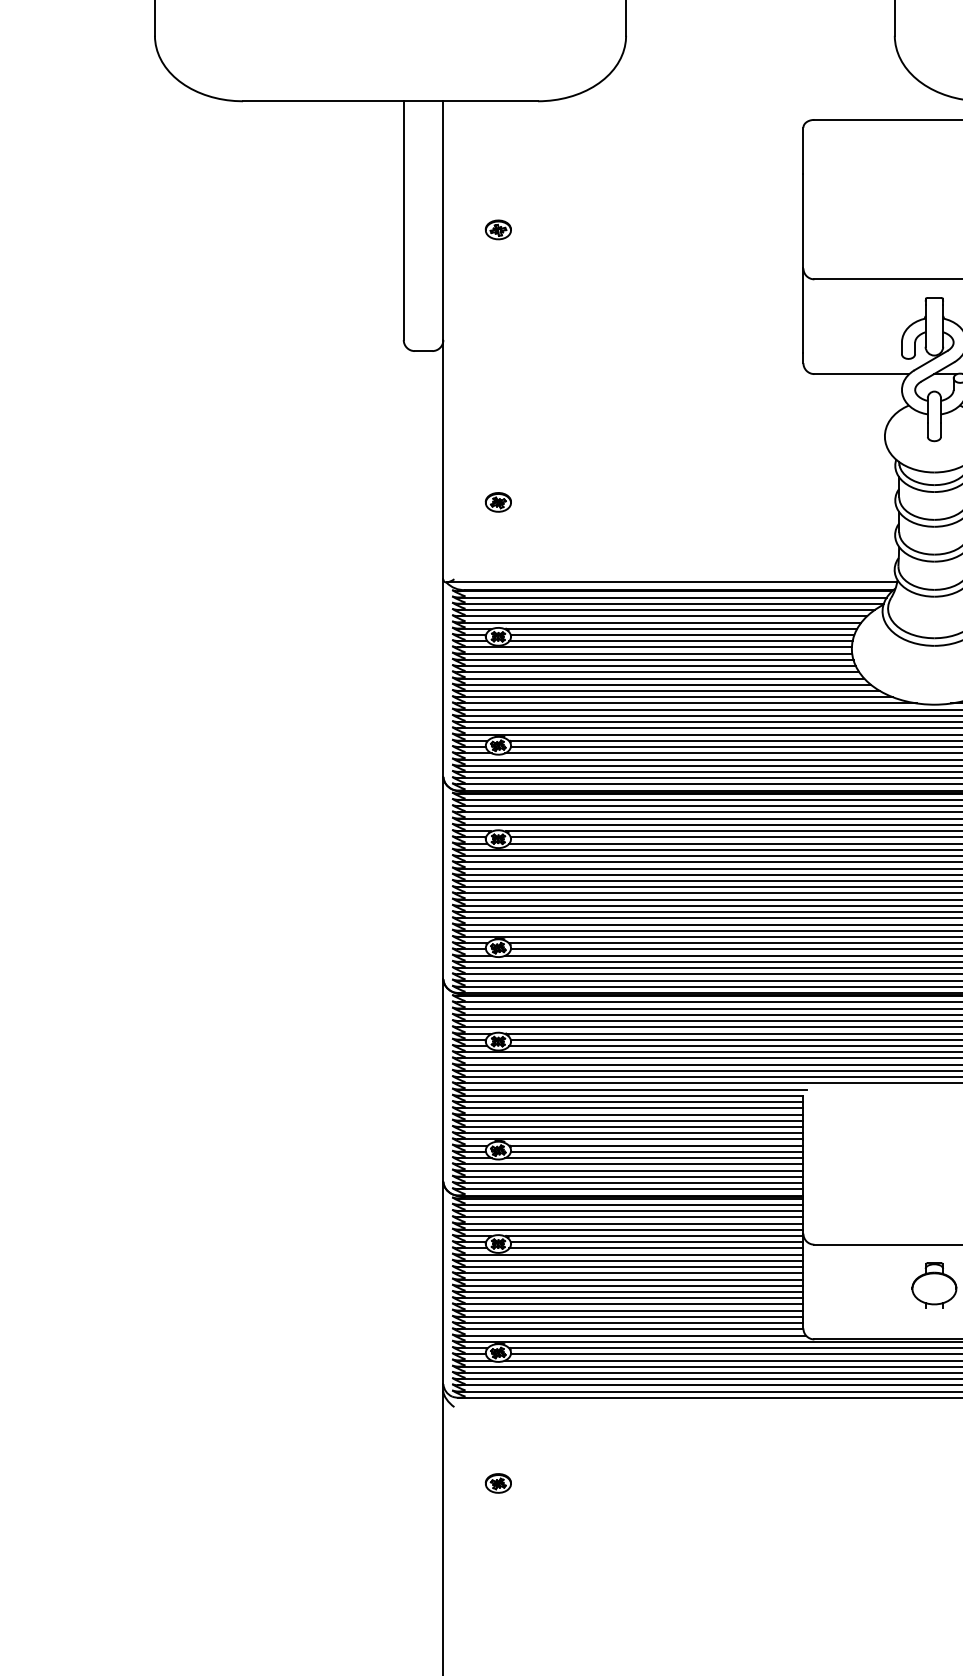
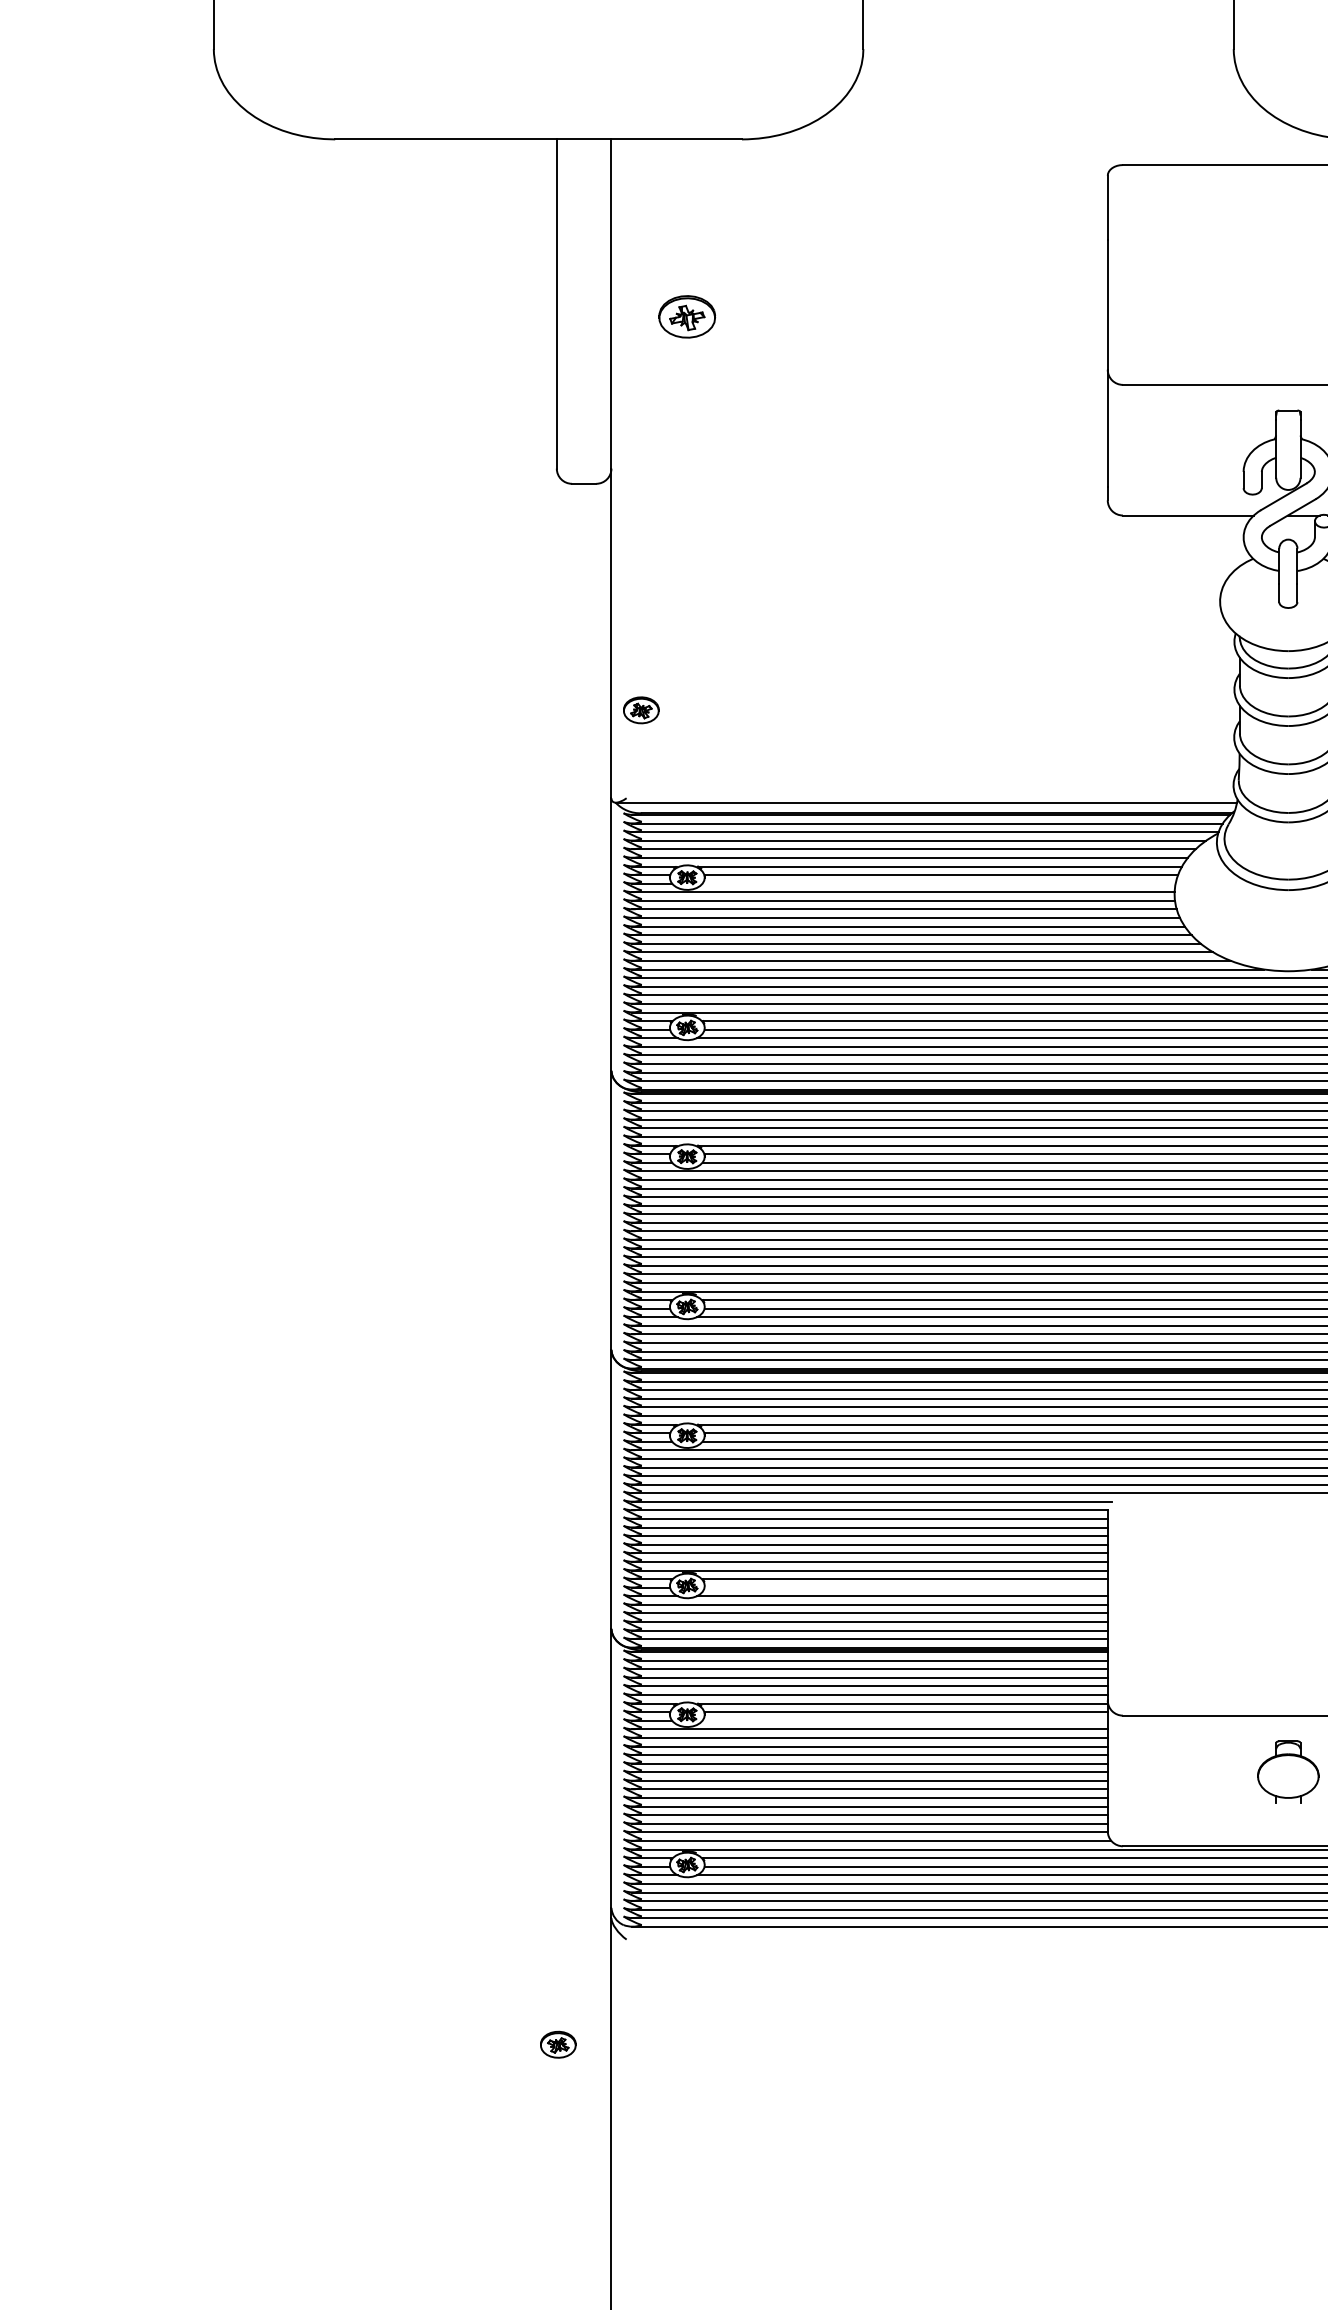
part: (498, 229) -> (687, 316), size x1.6
part: (498, 502) -> (641, 710), moved
line: (680, 641) -> (938, 883), removed
line: (656, 1151) -> (905, 1587), removed
line: (655, 1248) -> (904, 1720), removed
part: (498, 1483) -> (558, 2044), moved

